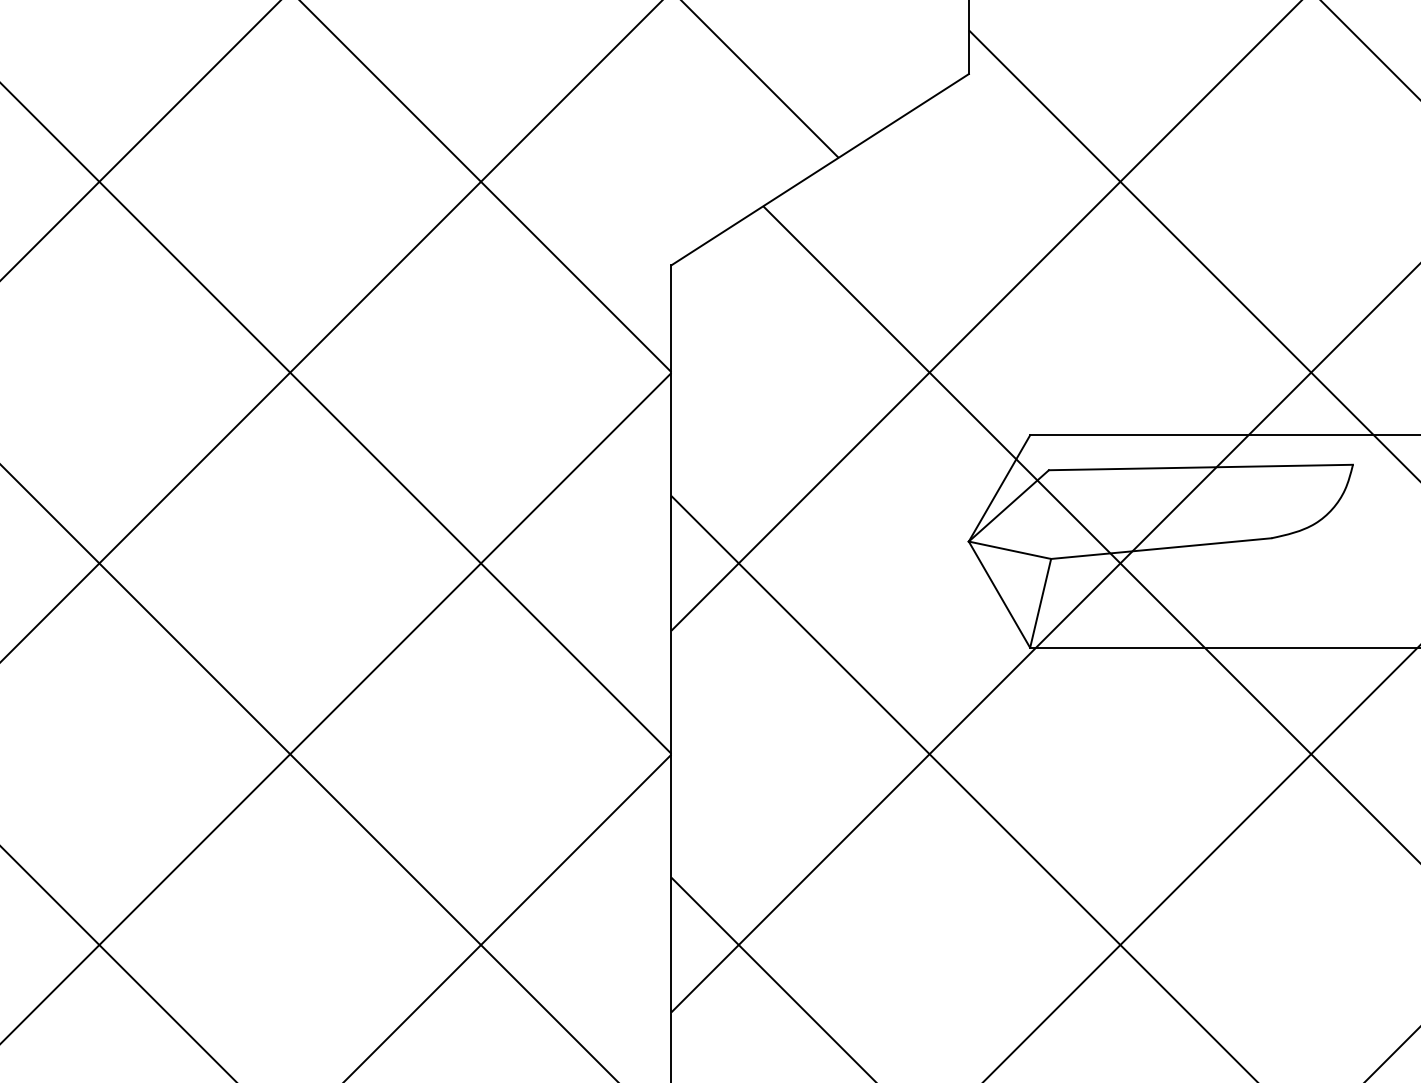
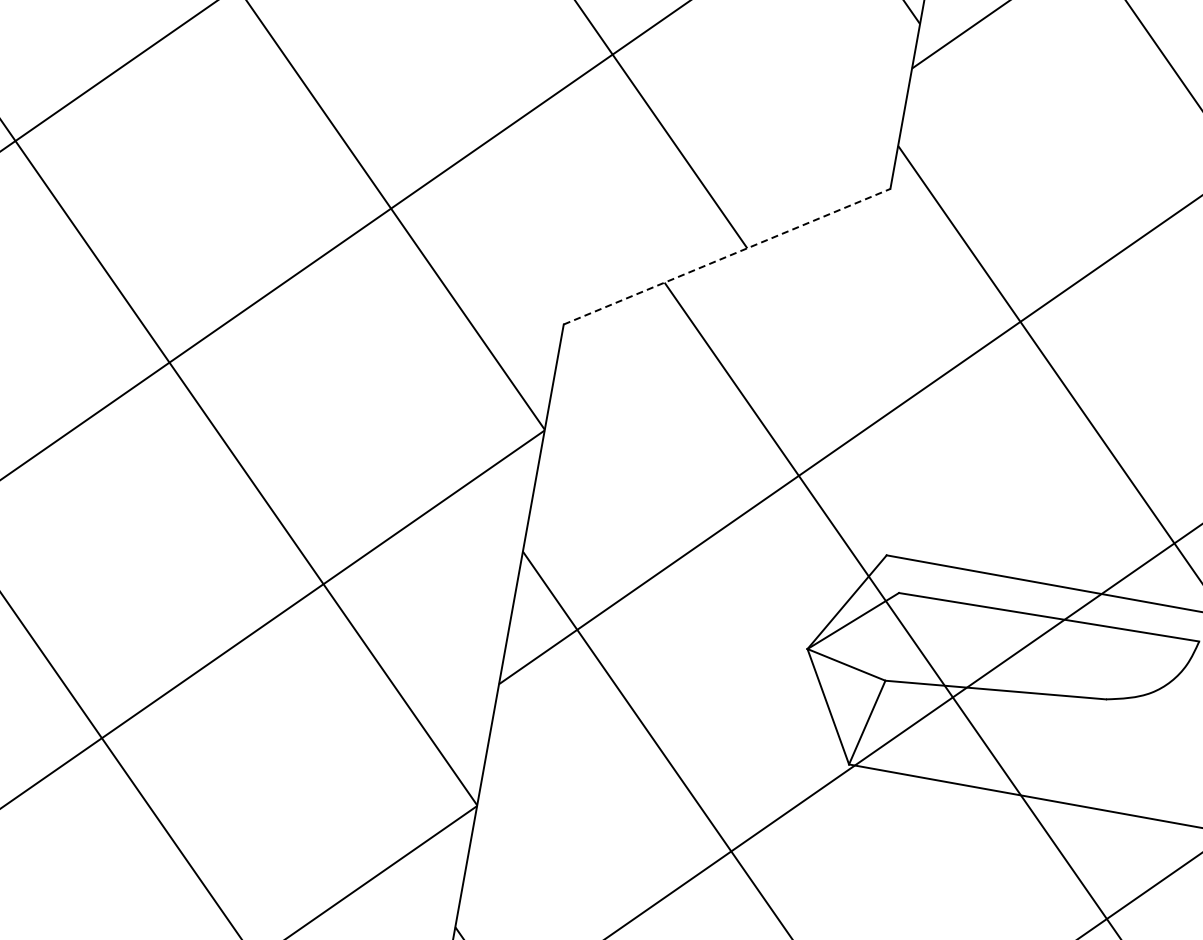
line: (820, 169) -> (727, 256), solid -> dashed

